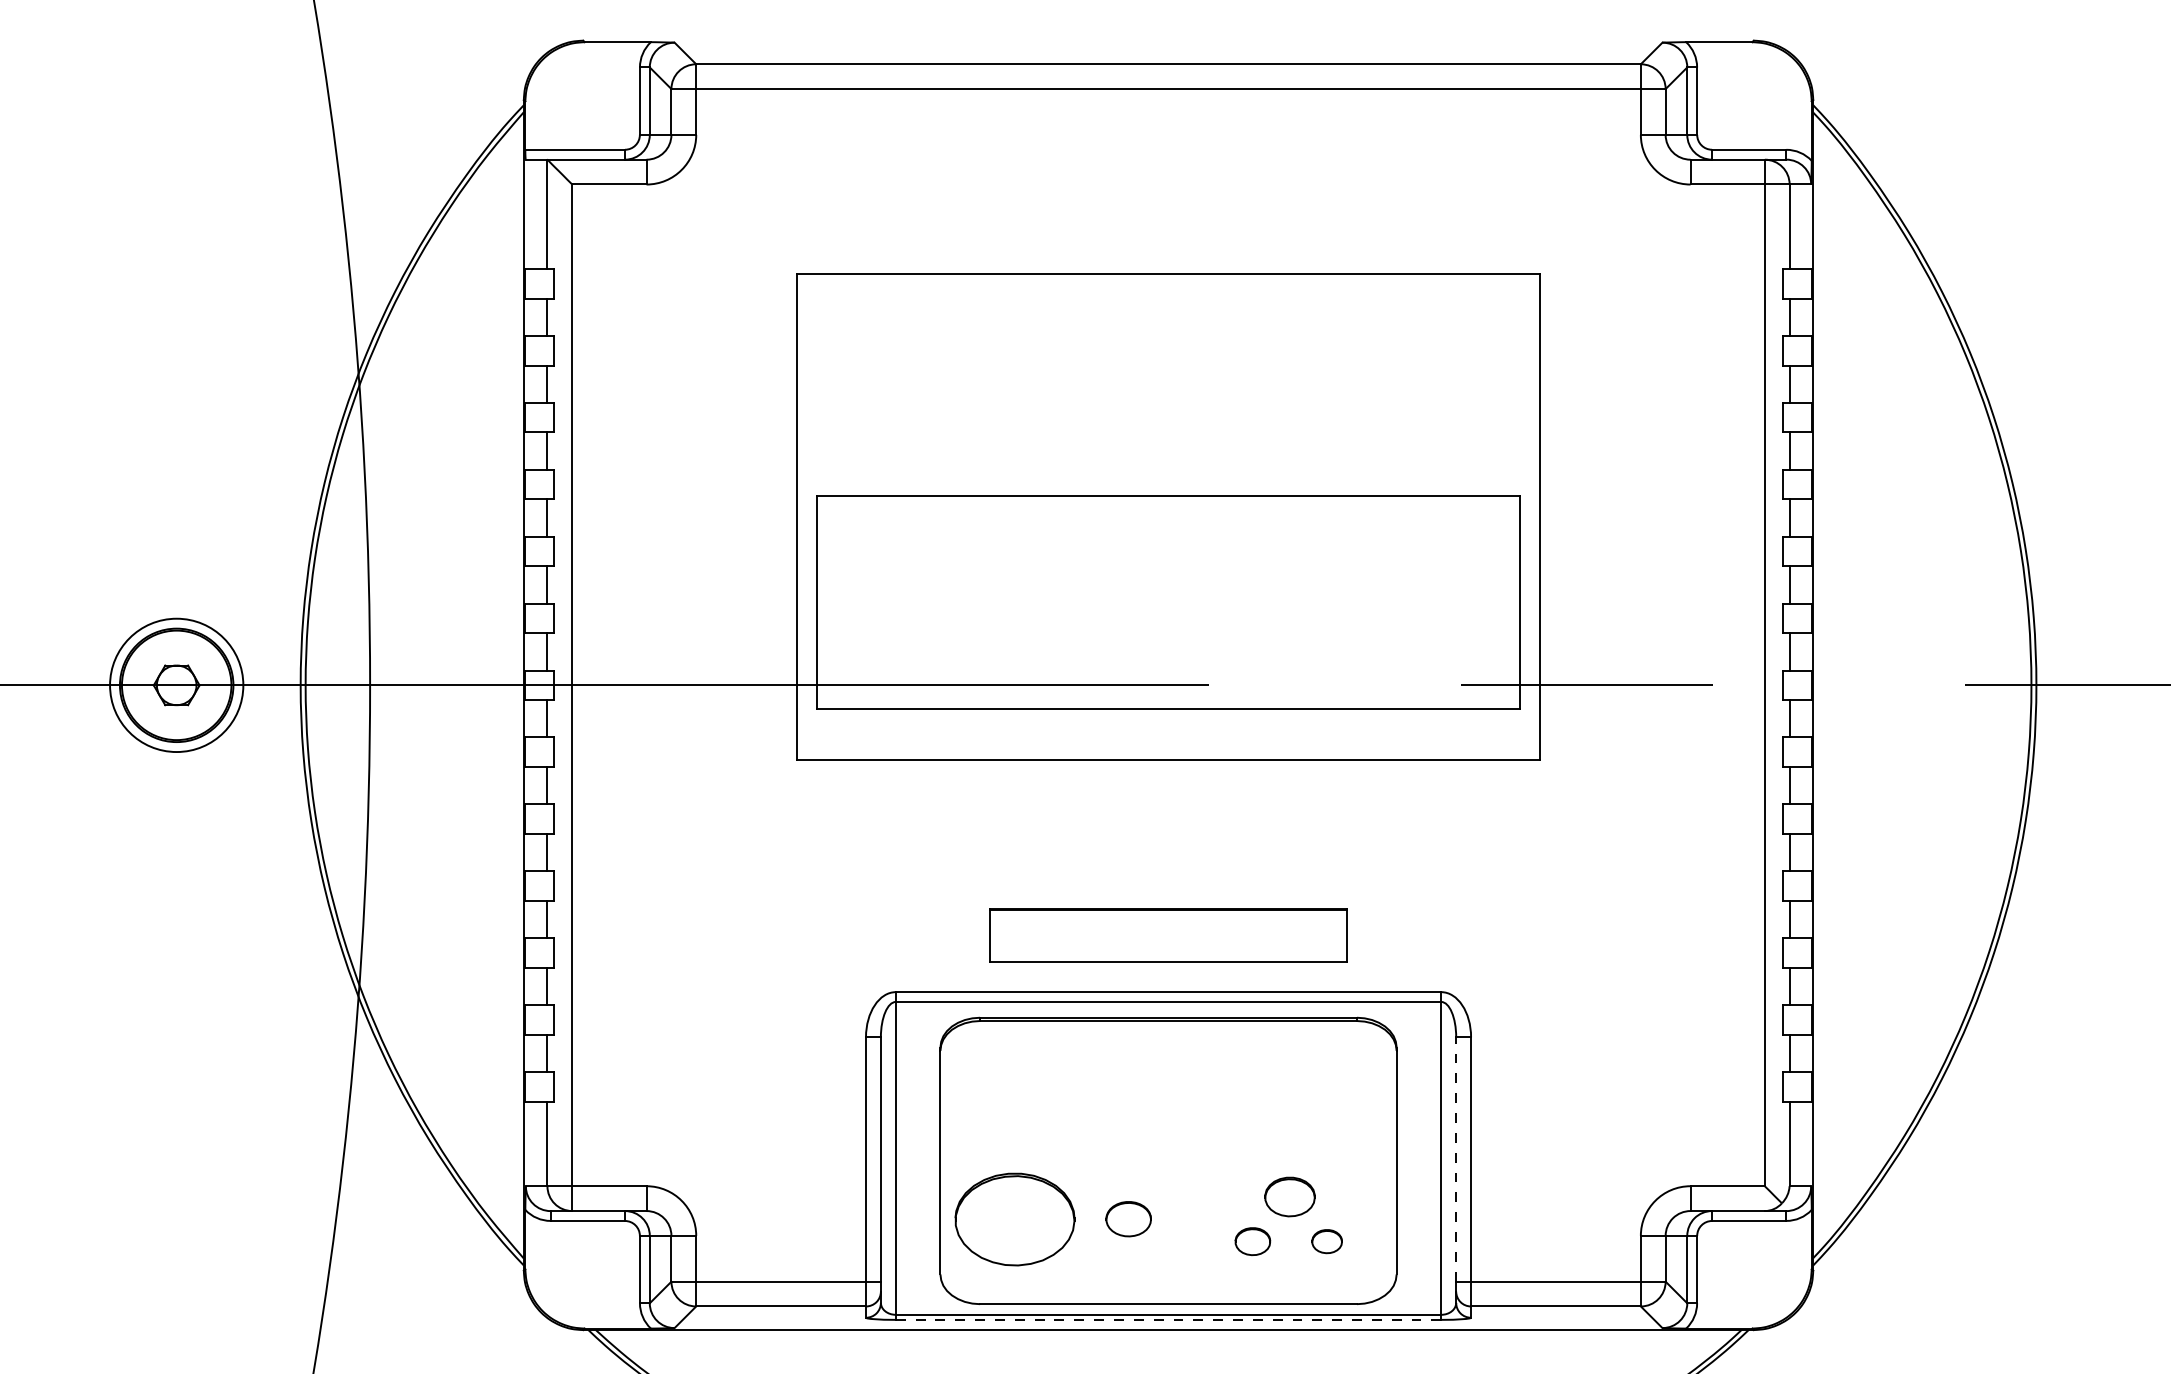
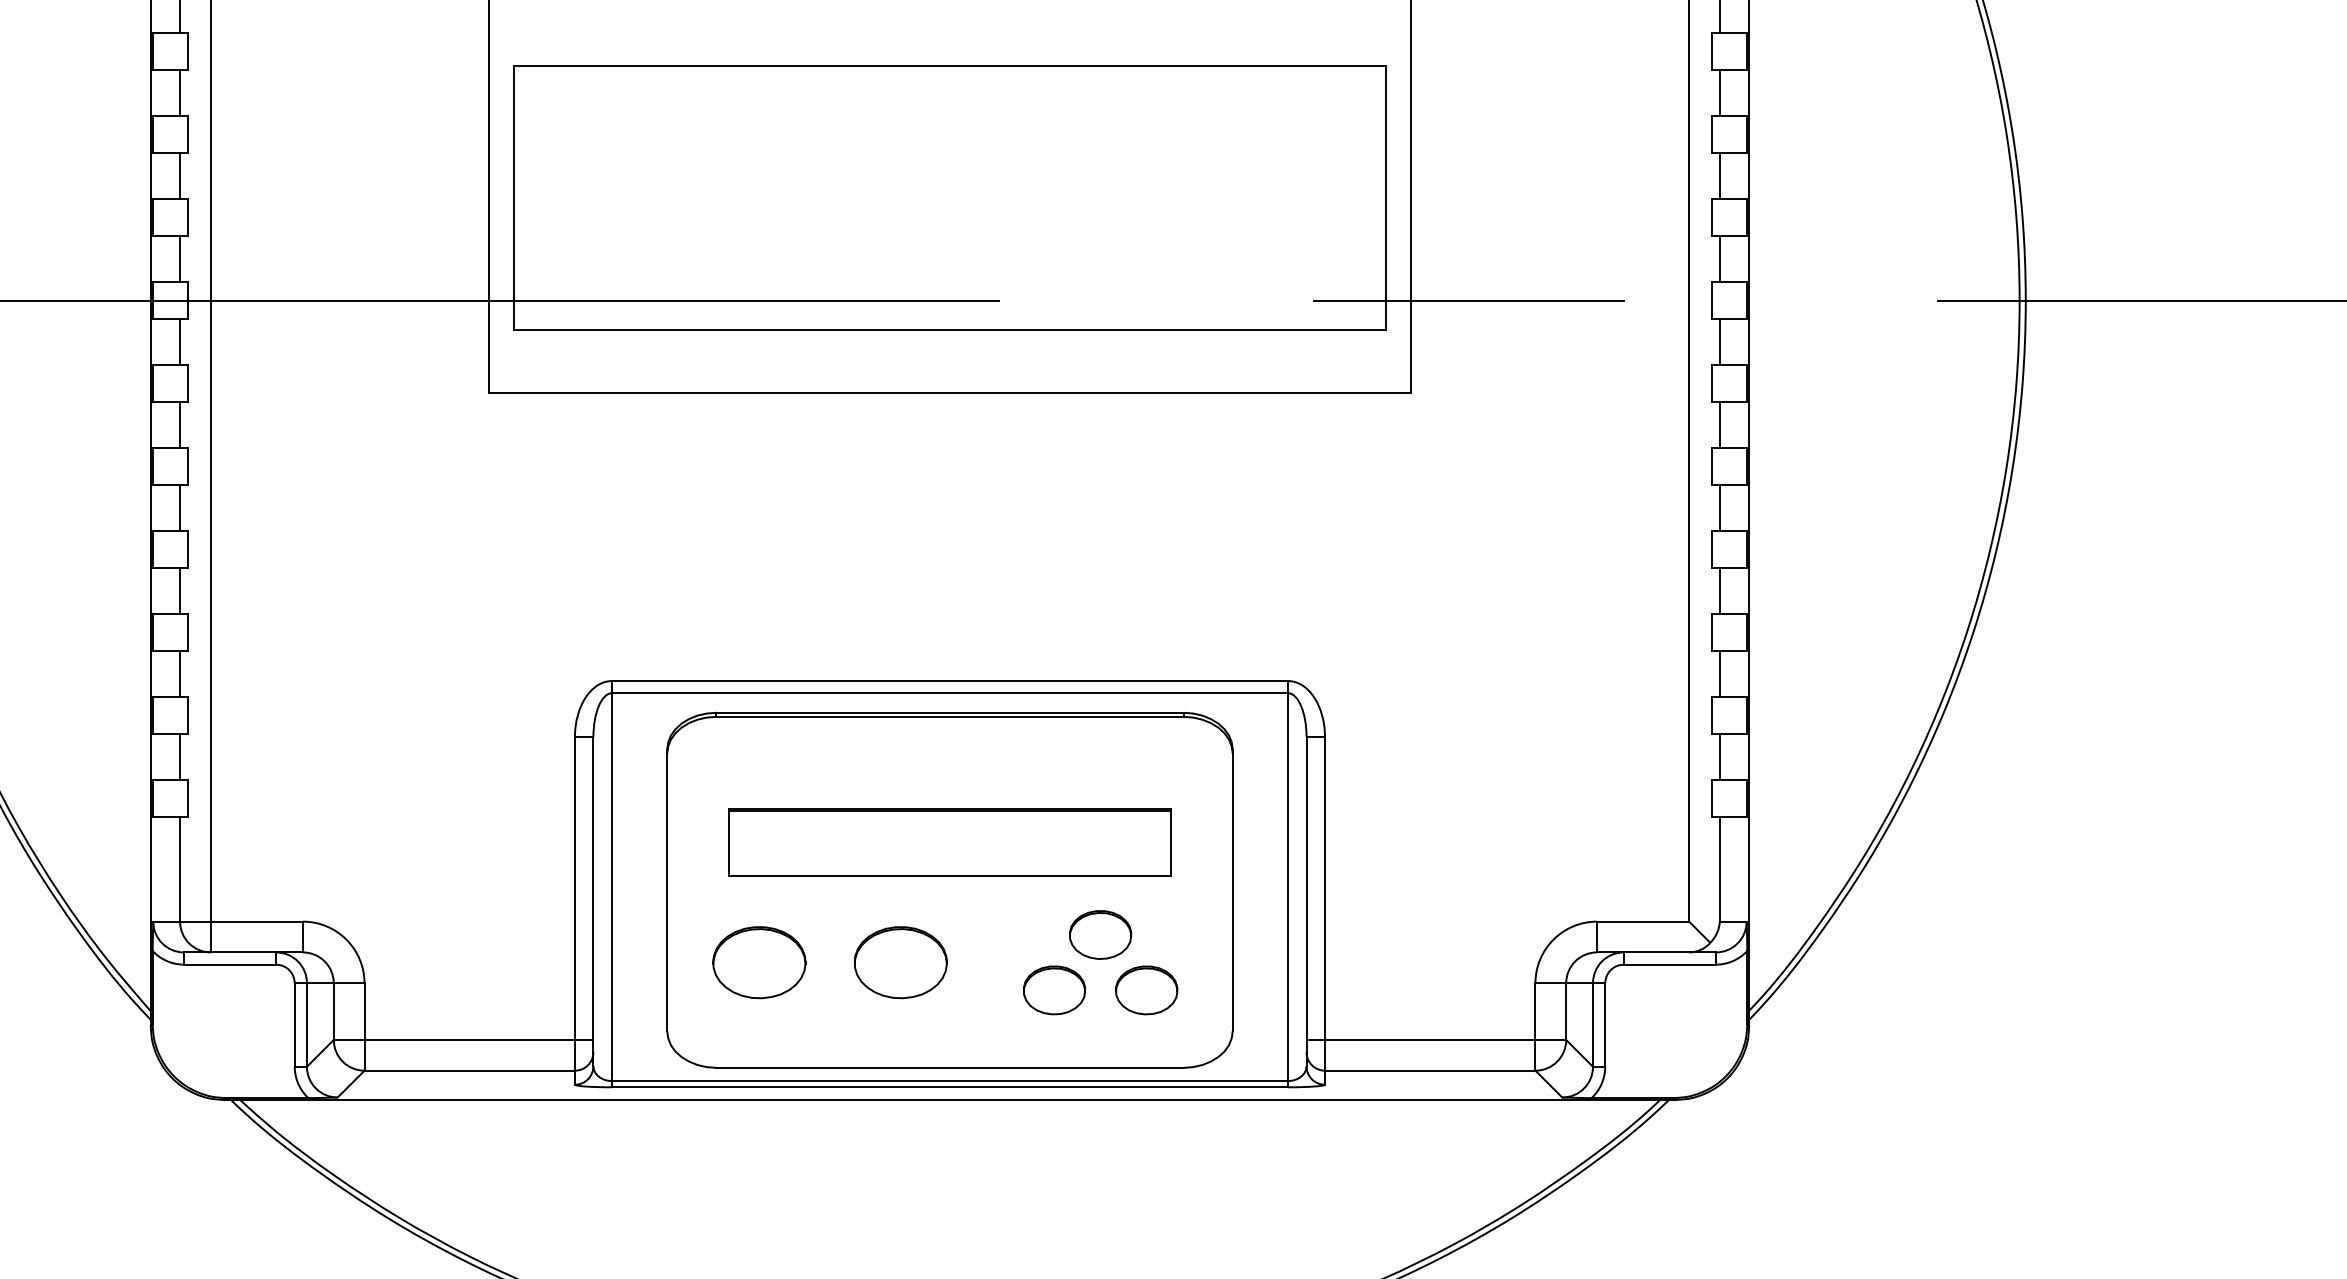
part: (1168, 935) -> (949, 842), moved
line: (1456, 1158) -> (1306, 887), dashed -> solid
part: (1014, 1218) -> (759, 961), size x0.62
part: (1128, 1218) -> (900, 961), size x1.67
part: (1252, 1241) -> (1054, 990), size x1.43
part: (1326, 1241) -> (1145, 990), size x1.67
line: (1168, 1319) -> (949, 1086), dashed -> solid

